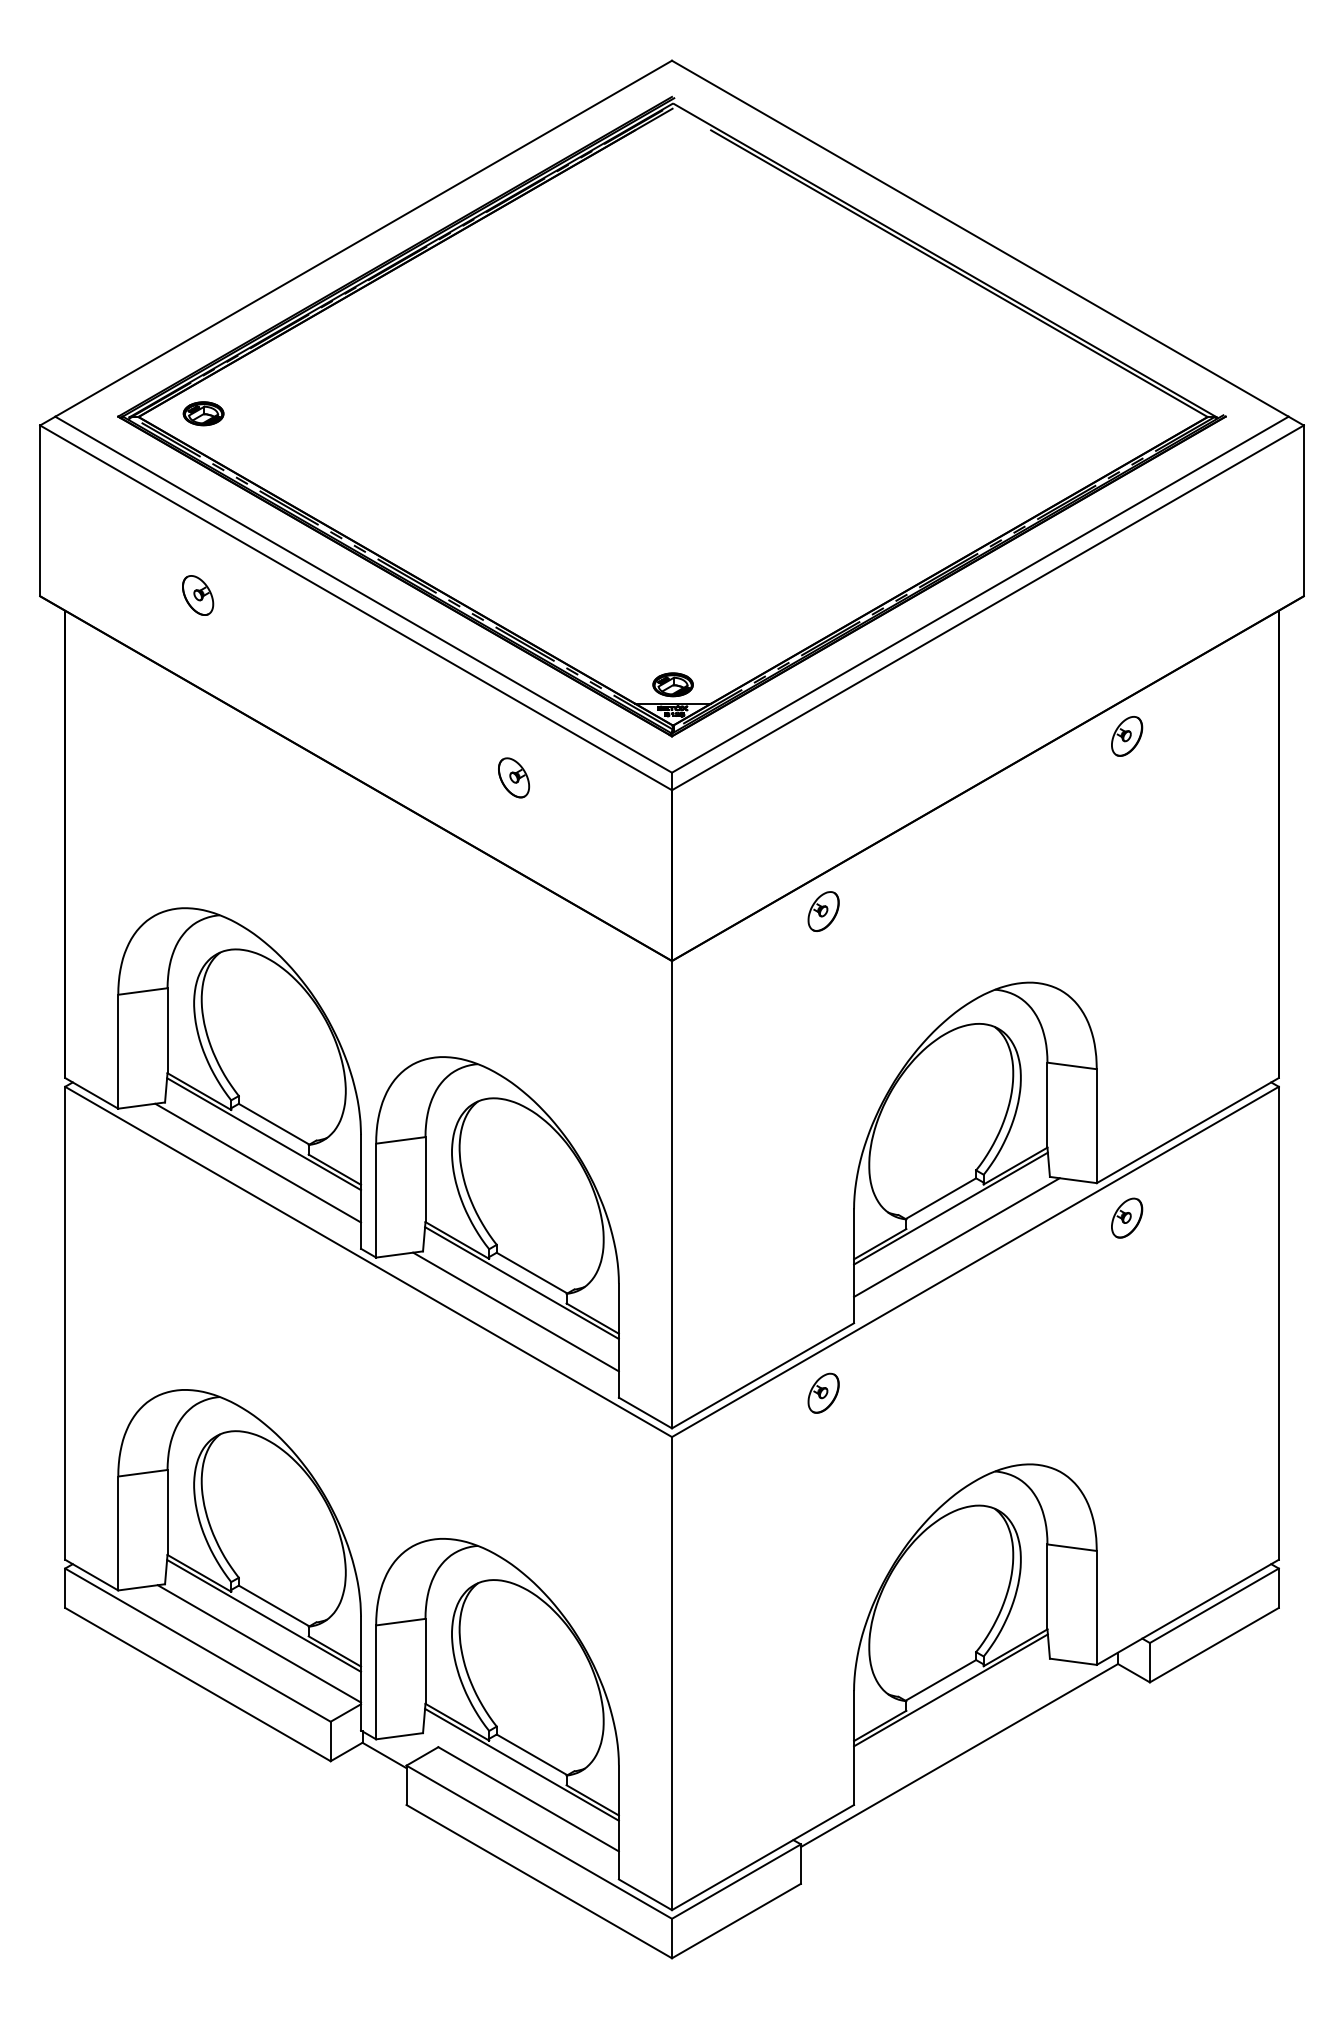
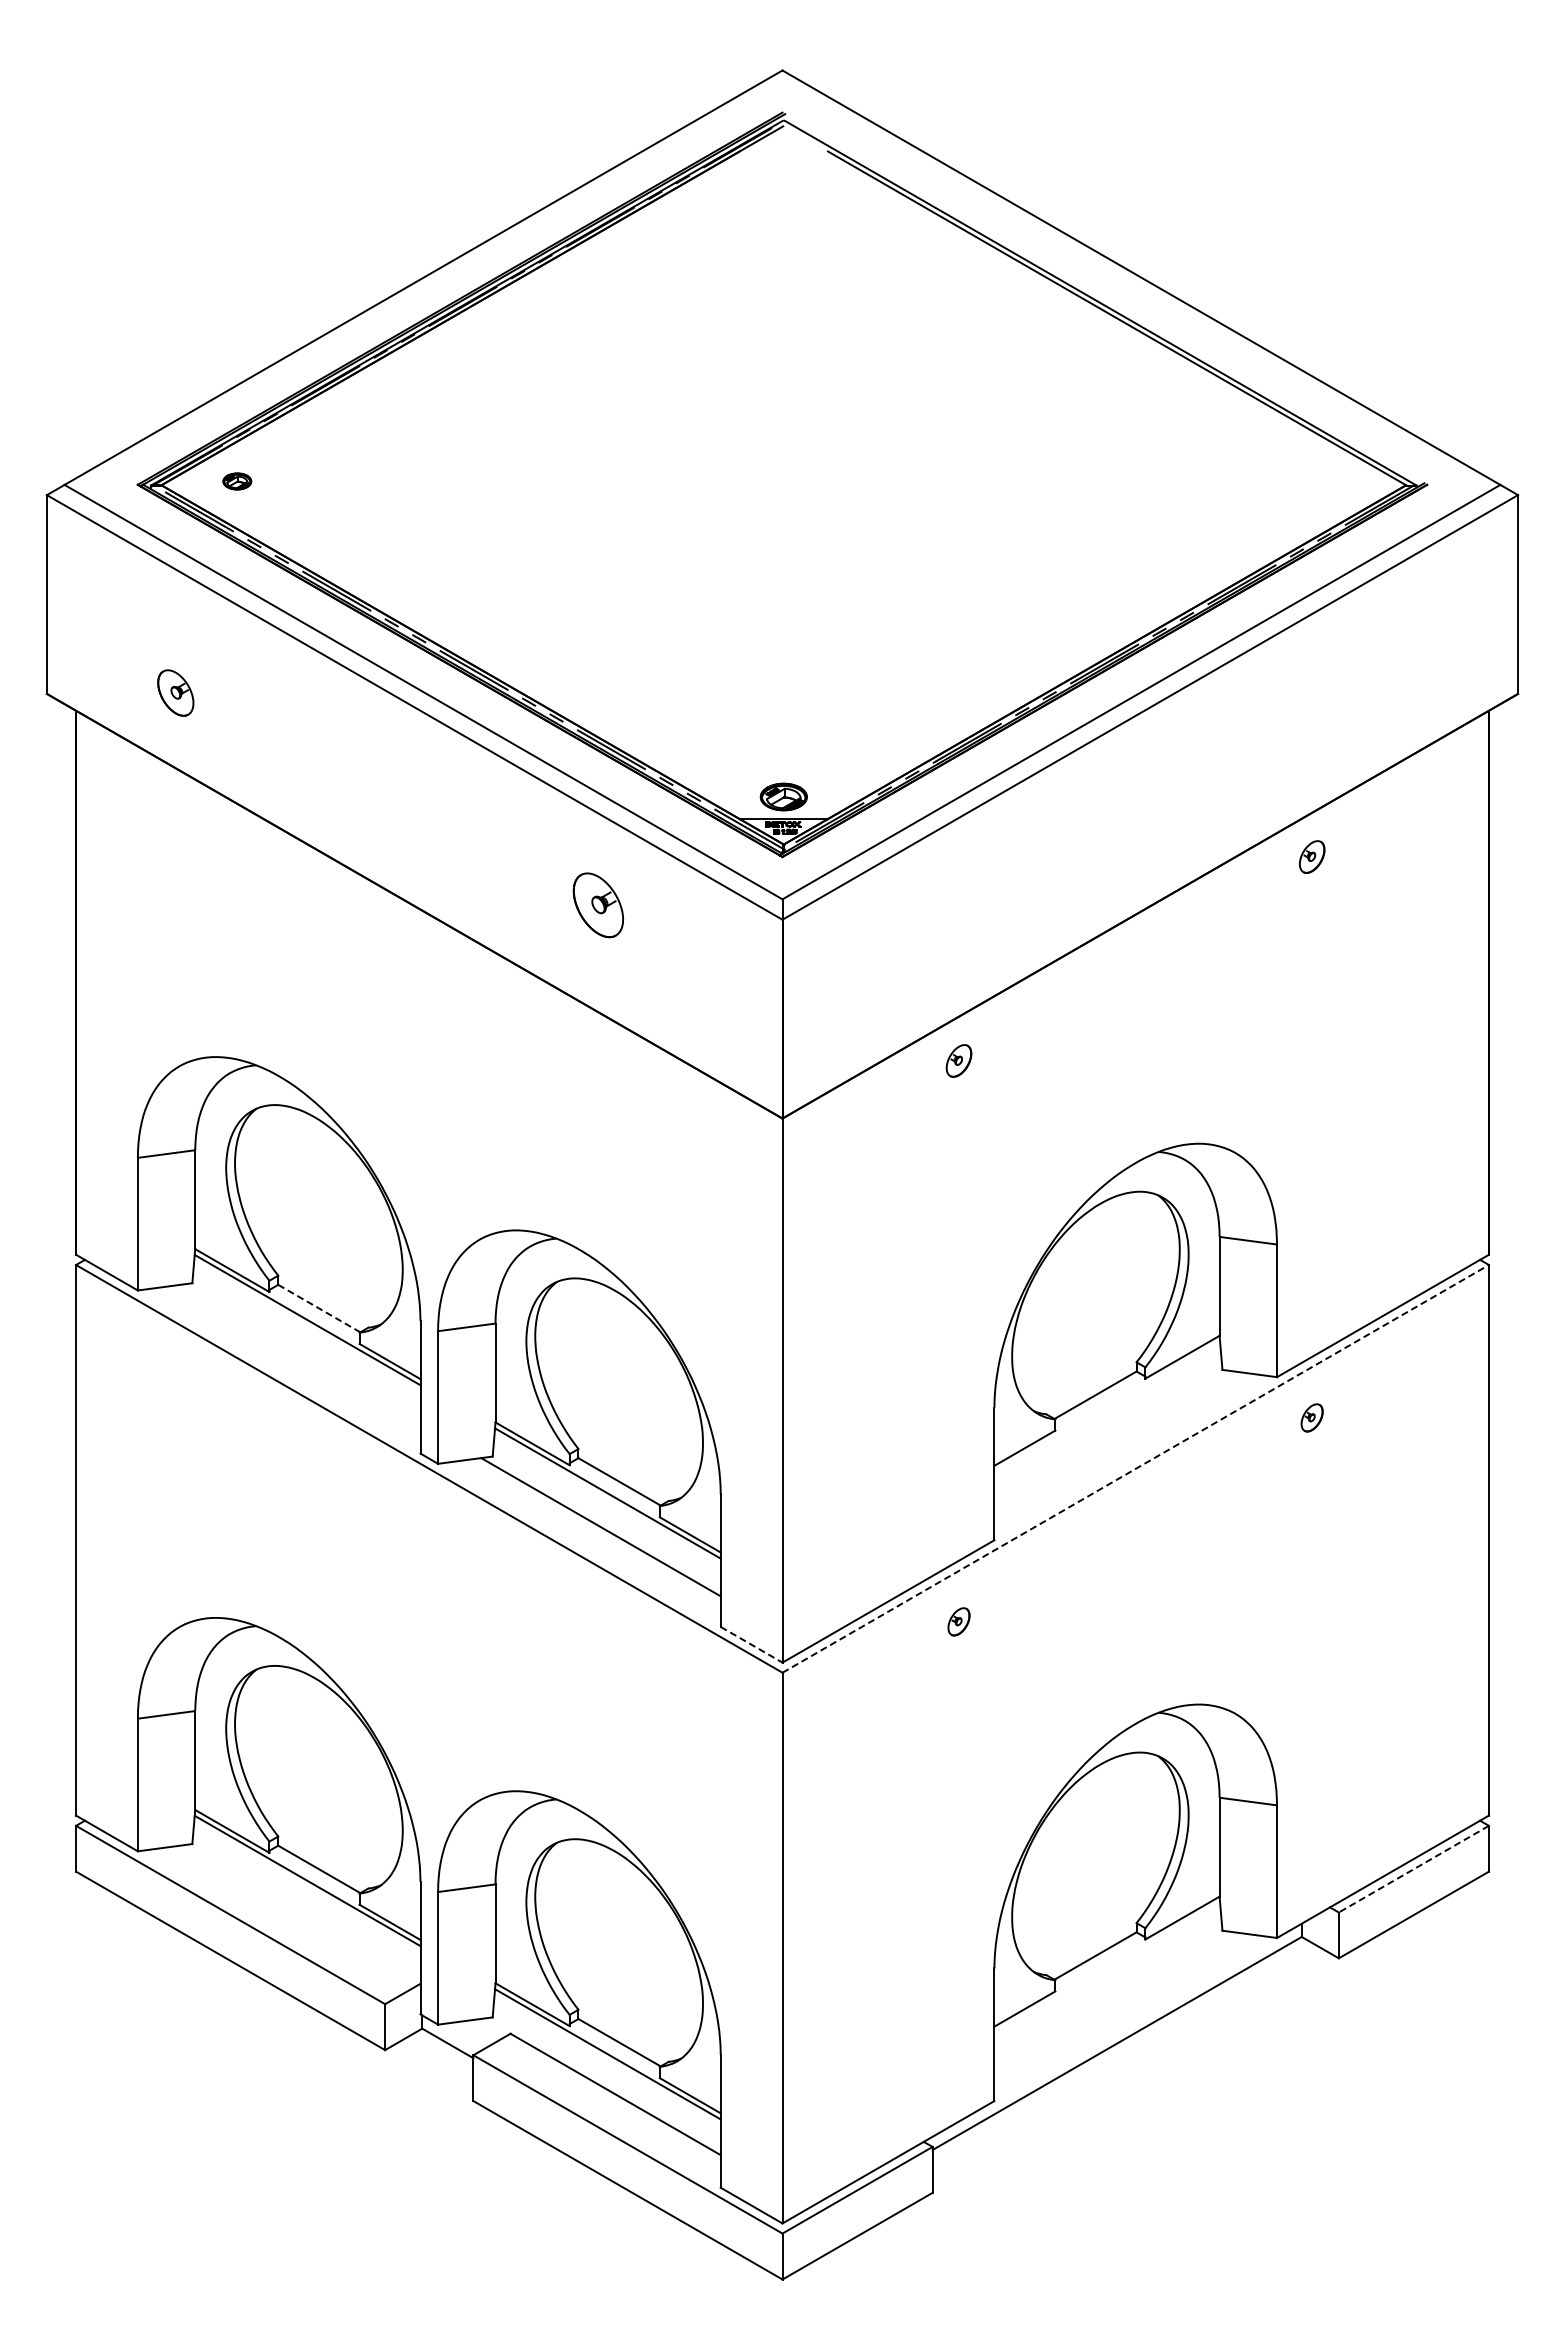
part: (203, 413) -> (237, 481), size x0.6
part: (197, 595) -> (175, 692), moved
part: (1126, 735) -> (1311, 856), size x0.7
part: (513, 777) -> (598, 905), size x1.4
part: (823, 911) -> (958, 1060), size x0.7
line: (274, 1124) -> (319, 1308), solid -> dashed
line: (257, 1162) -> (300, 1353), removed
line: (951, 1208) -> (1107, 1406), removed
part: (1126, 1217) -> (1311, 1417), size x0.6
line: (956, 1237) -> (1113, 1440), removed
line: (975, 1261) -> (1135, 1468), solid -> dashed
part: (823, 1393) -> (958, 1621), size x0.6
line: (645, 1412) -> (751, 1644), solid -> dashed
line: (1214, 1606) -> (1413, 1869), solid -> dashed
line: (258, 1643) -> (301, 1913), removed
line: (951, 1690) -> (1107, 1967), removed

